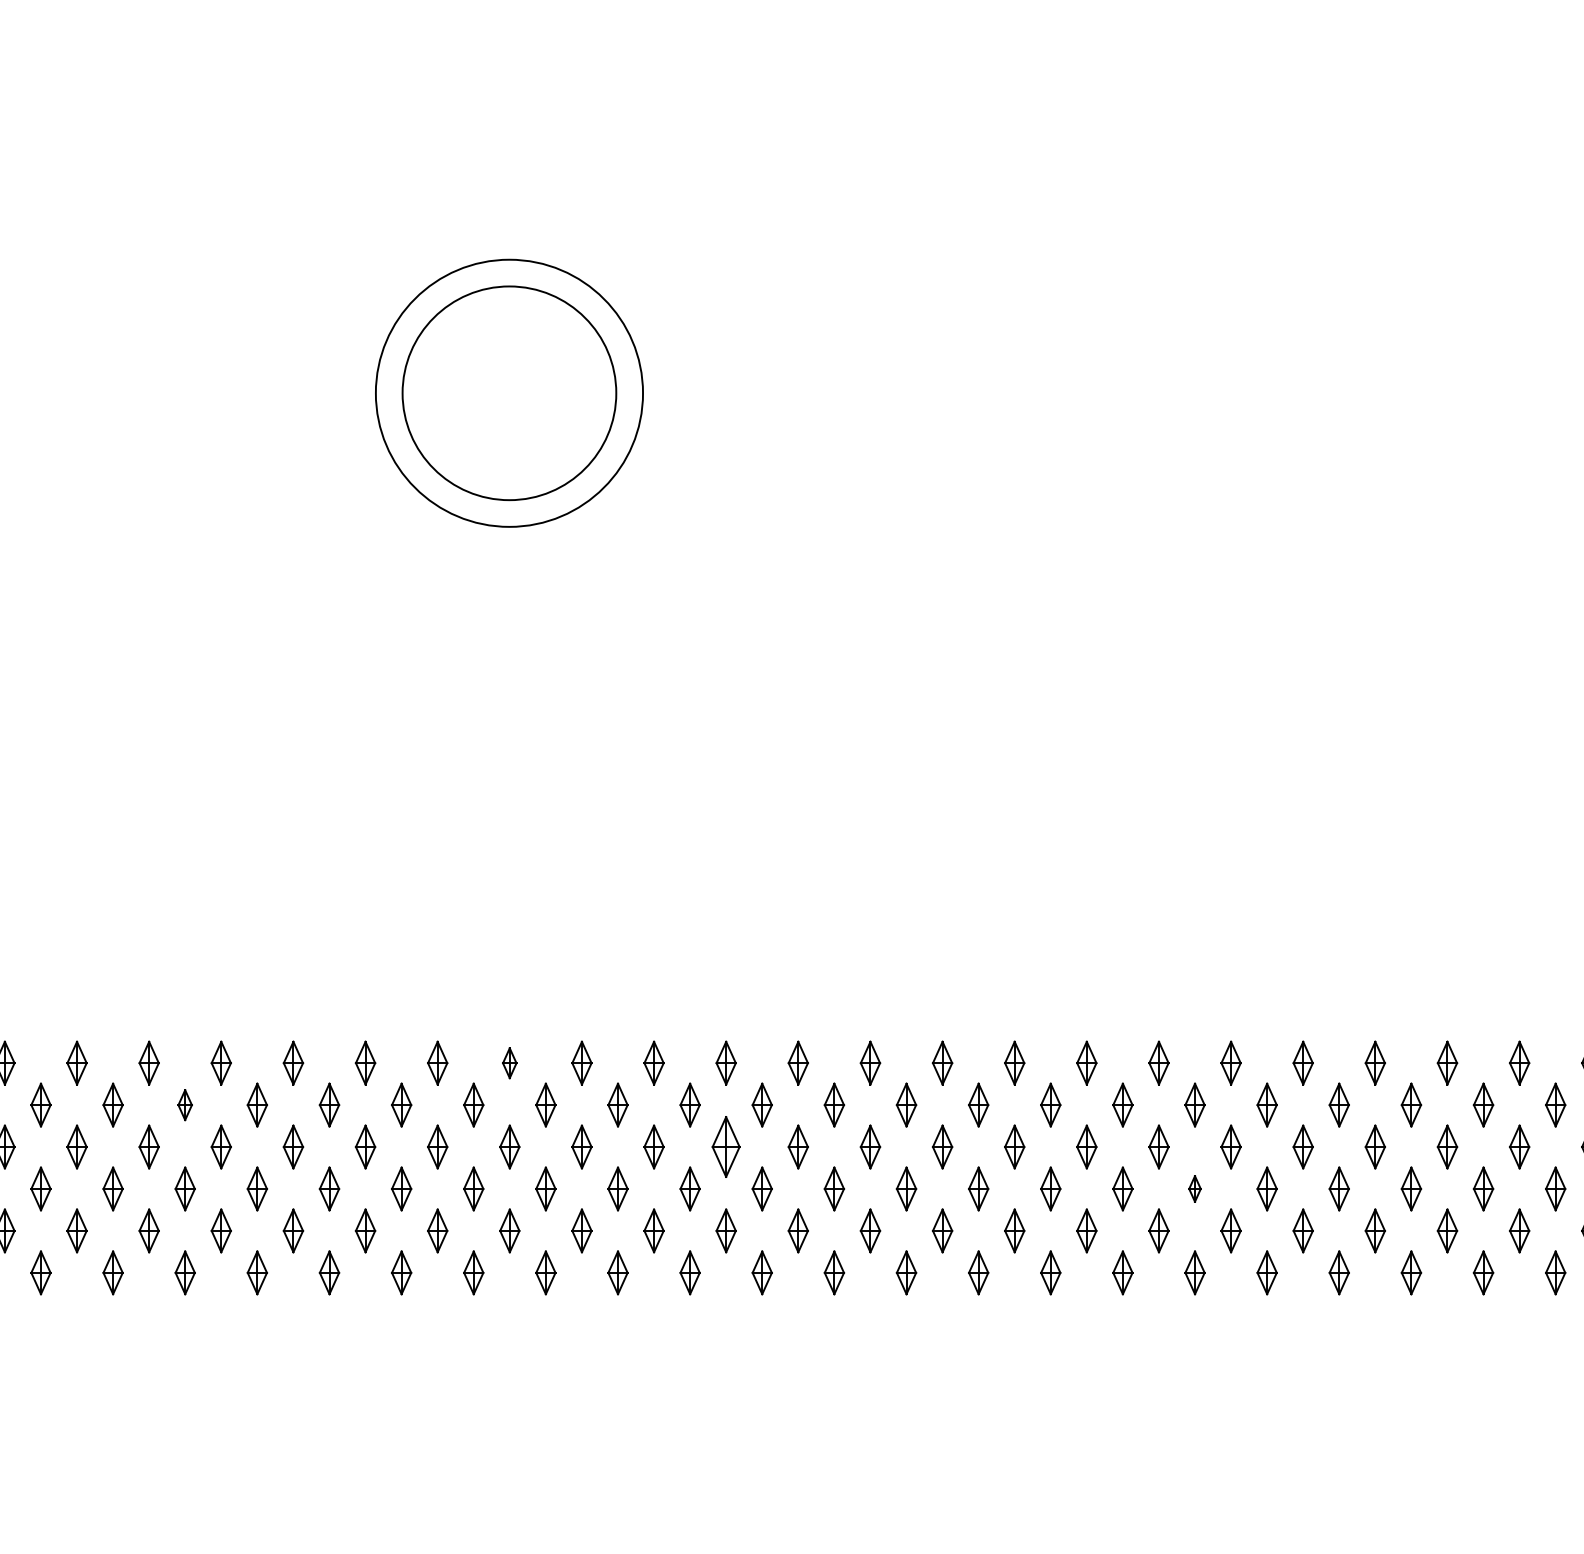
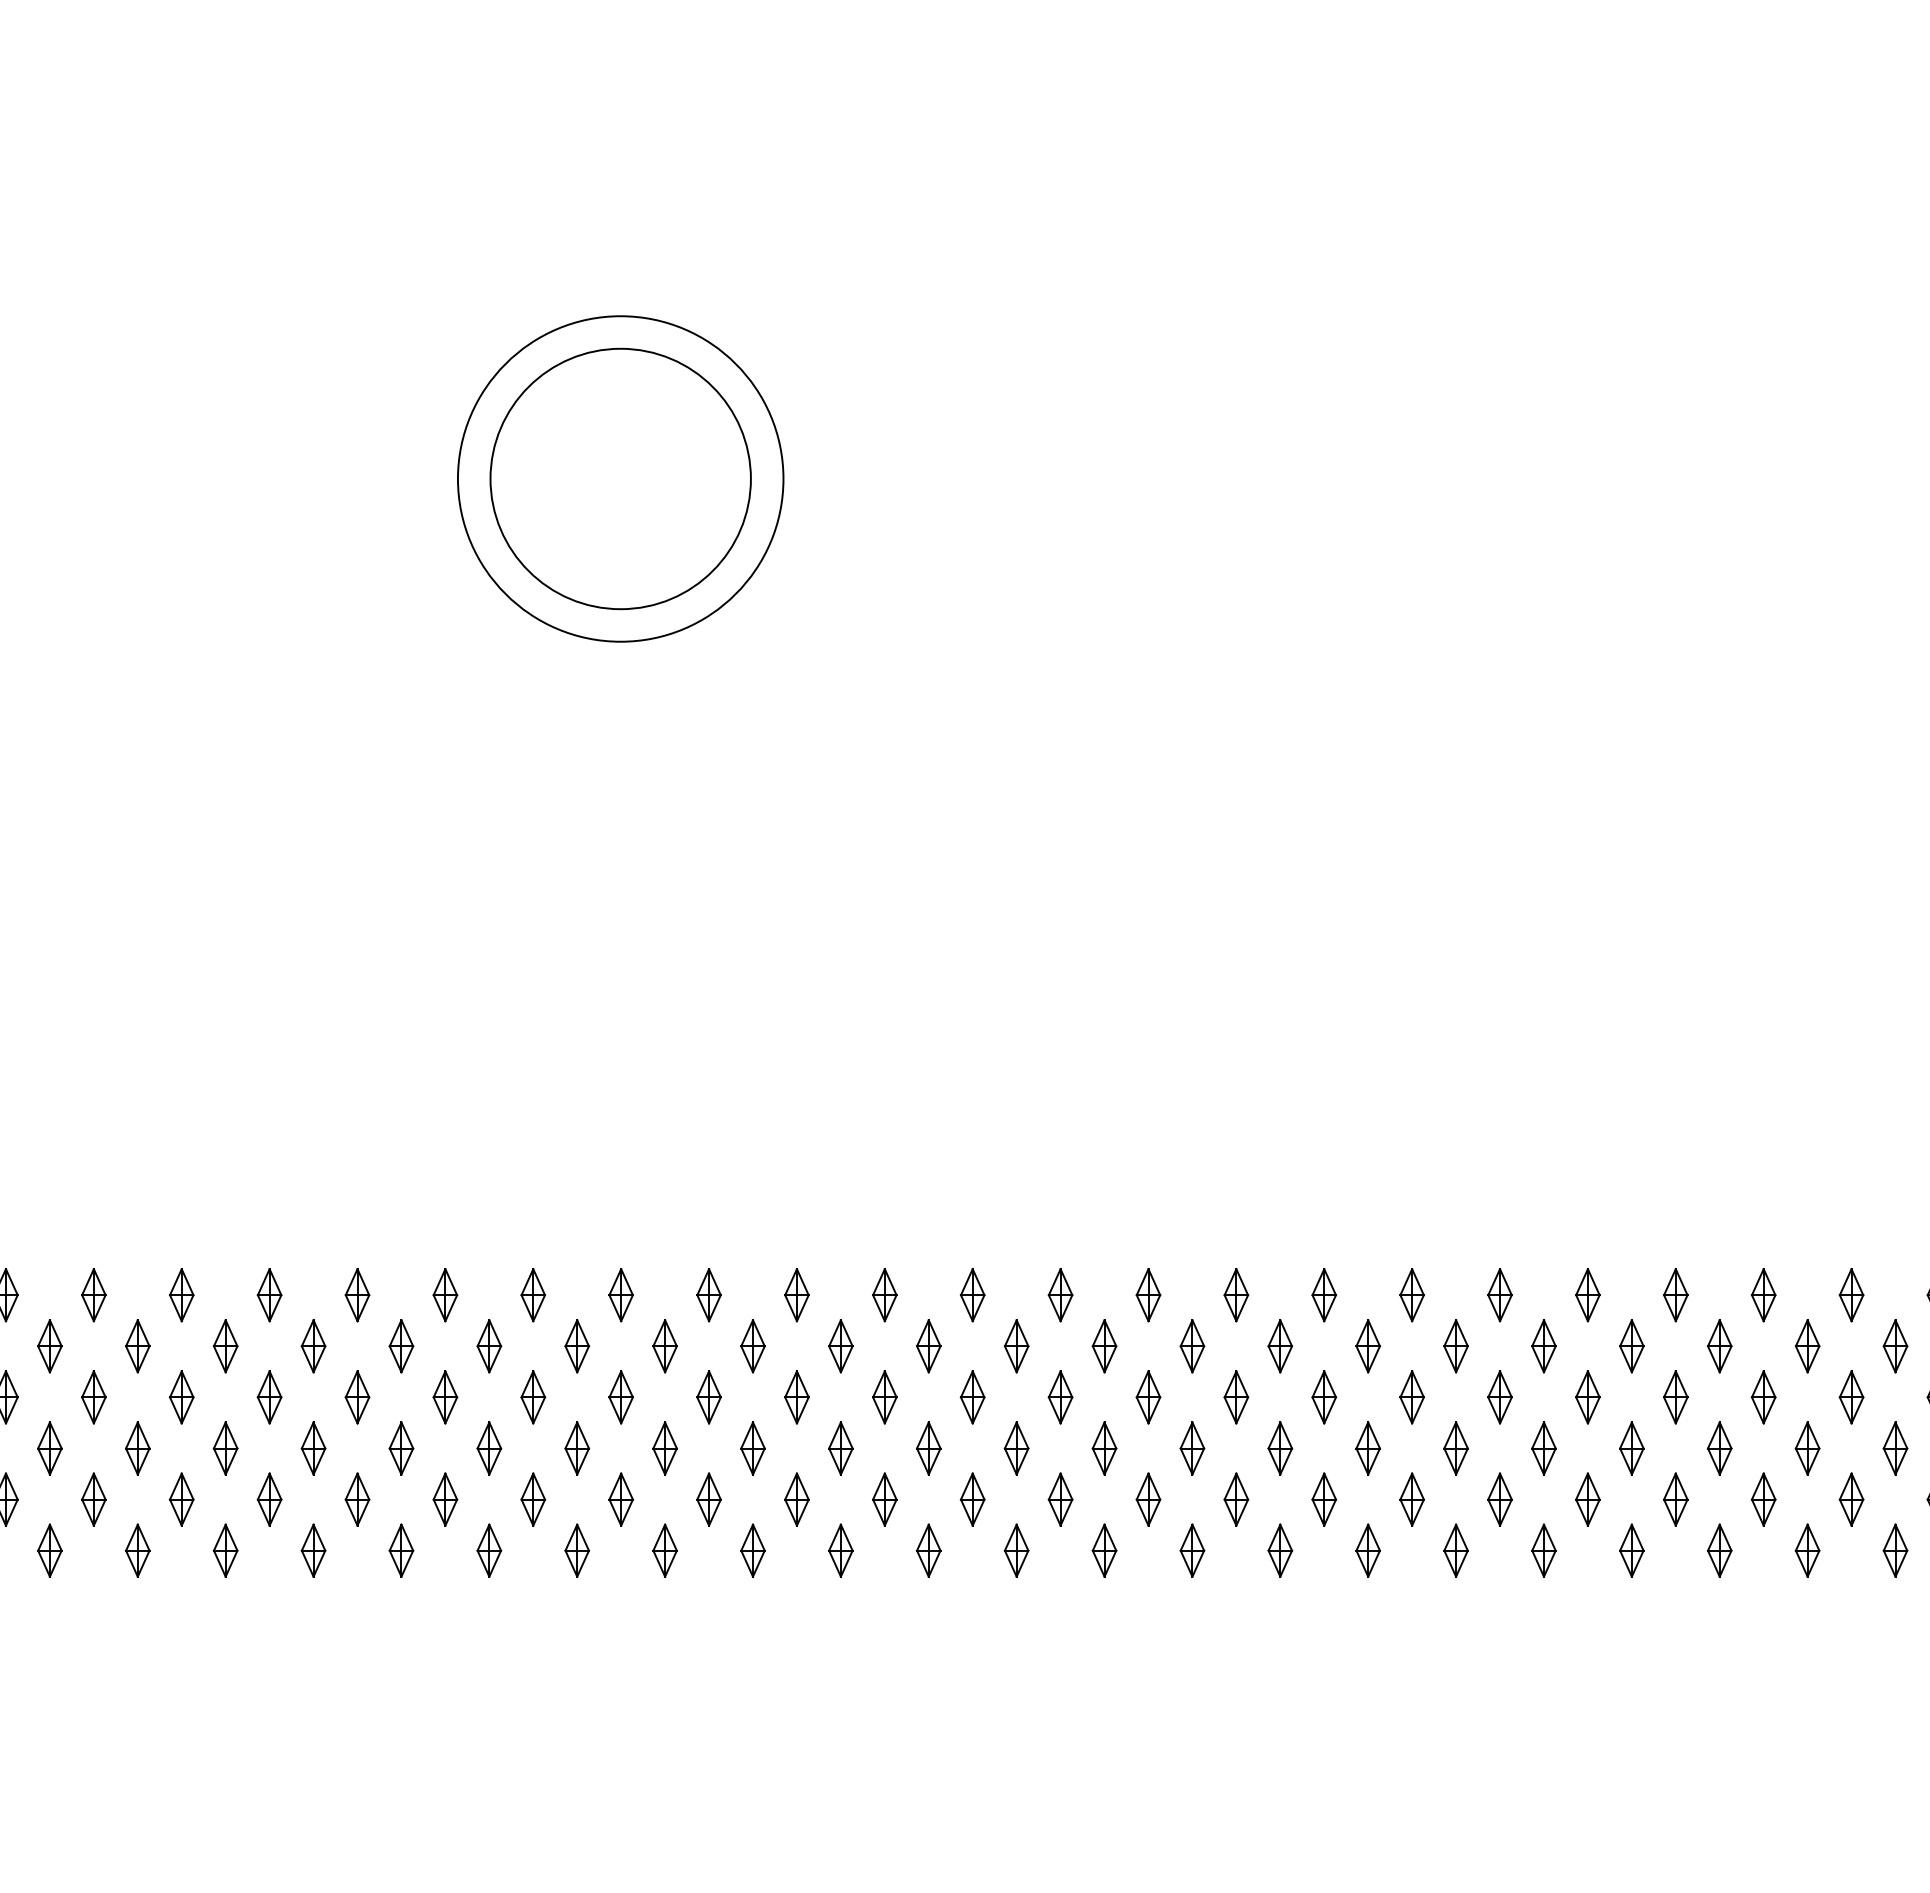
part: (509, 1063) -> (620, 1295), size x1.43
part: (185, 1105) -> (225, 1346), size x1.43
part: (725, 1147) -> (884, 1397), size x0.71
part: (1194, 1188) -> (1455, 1448), size x1.67

